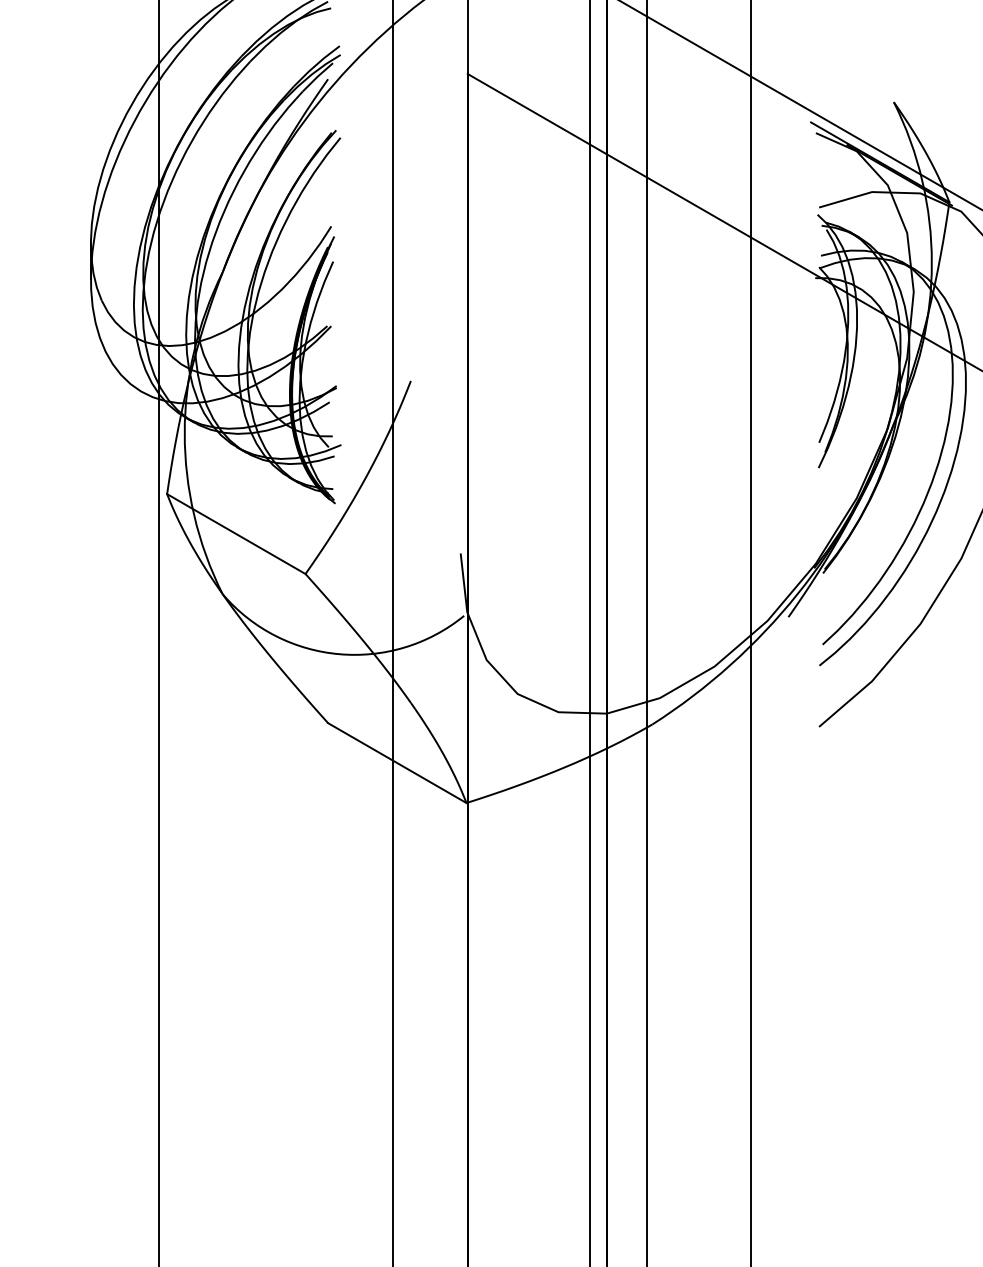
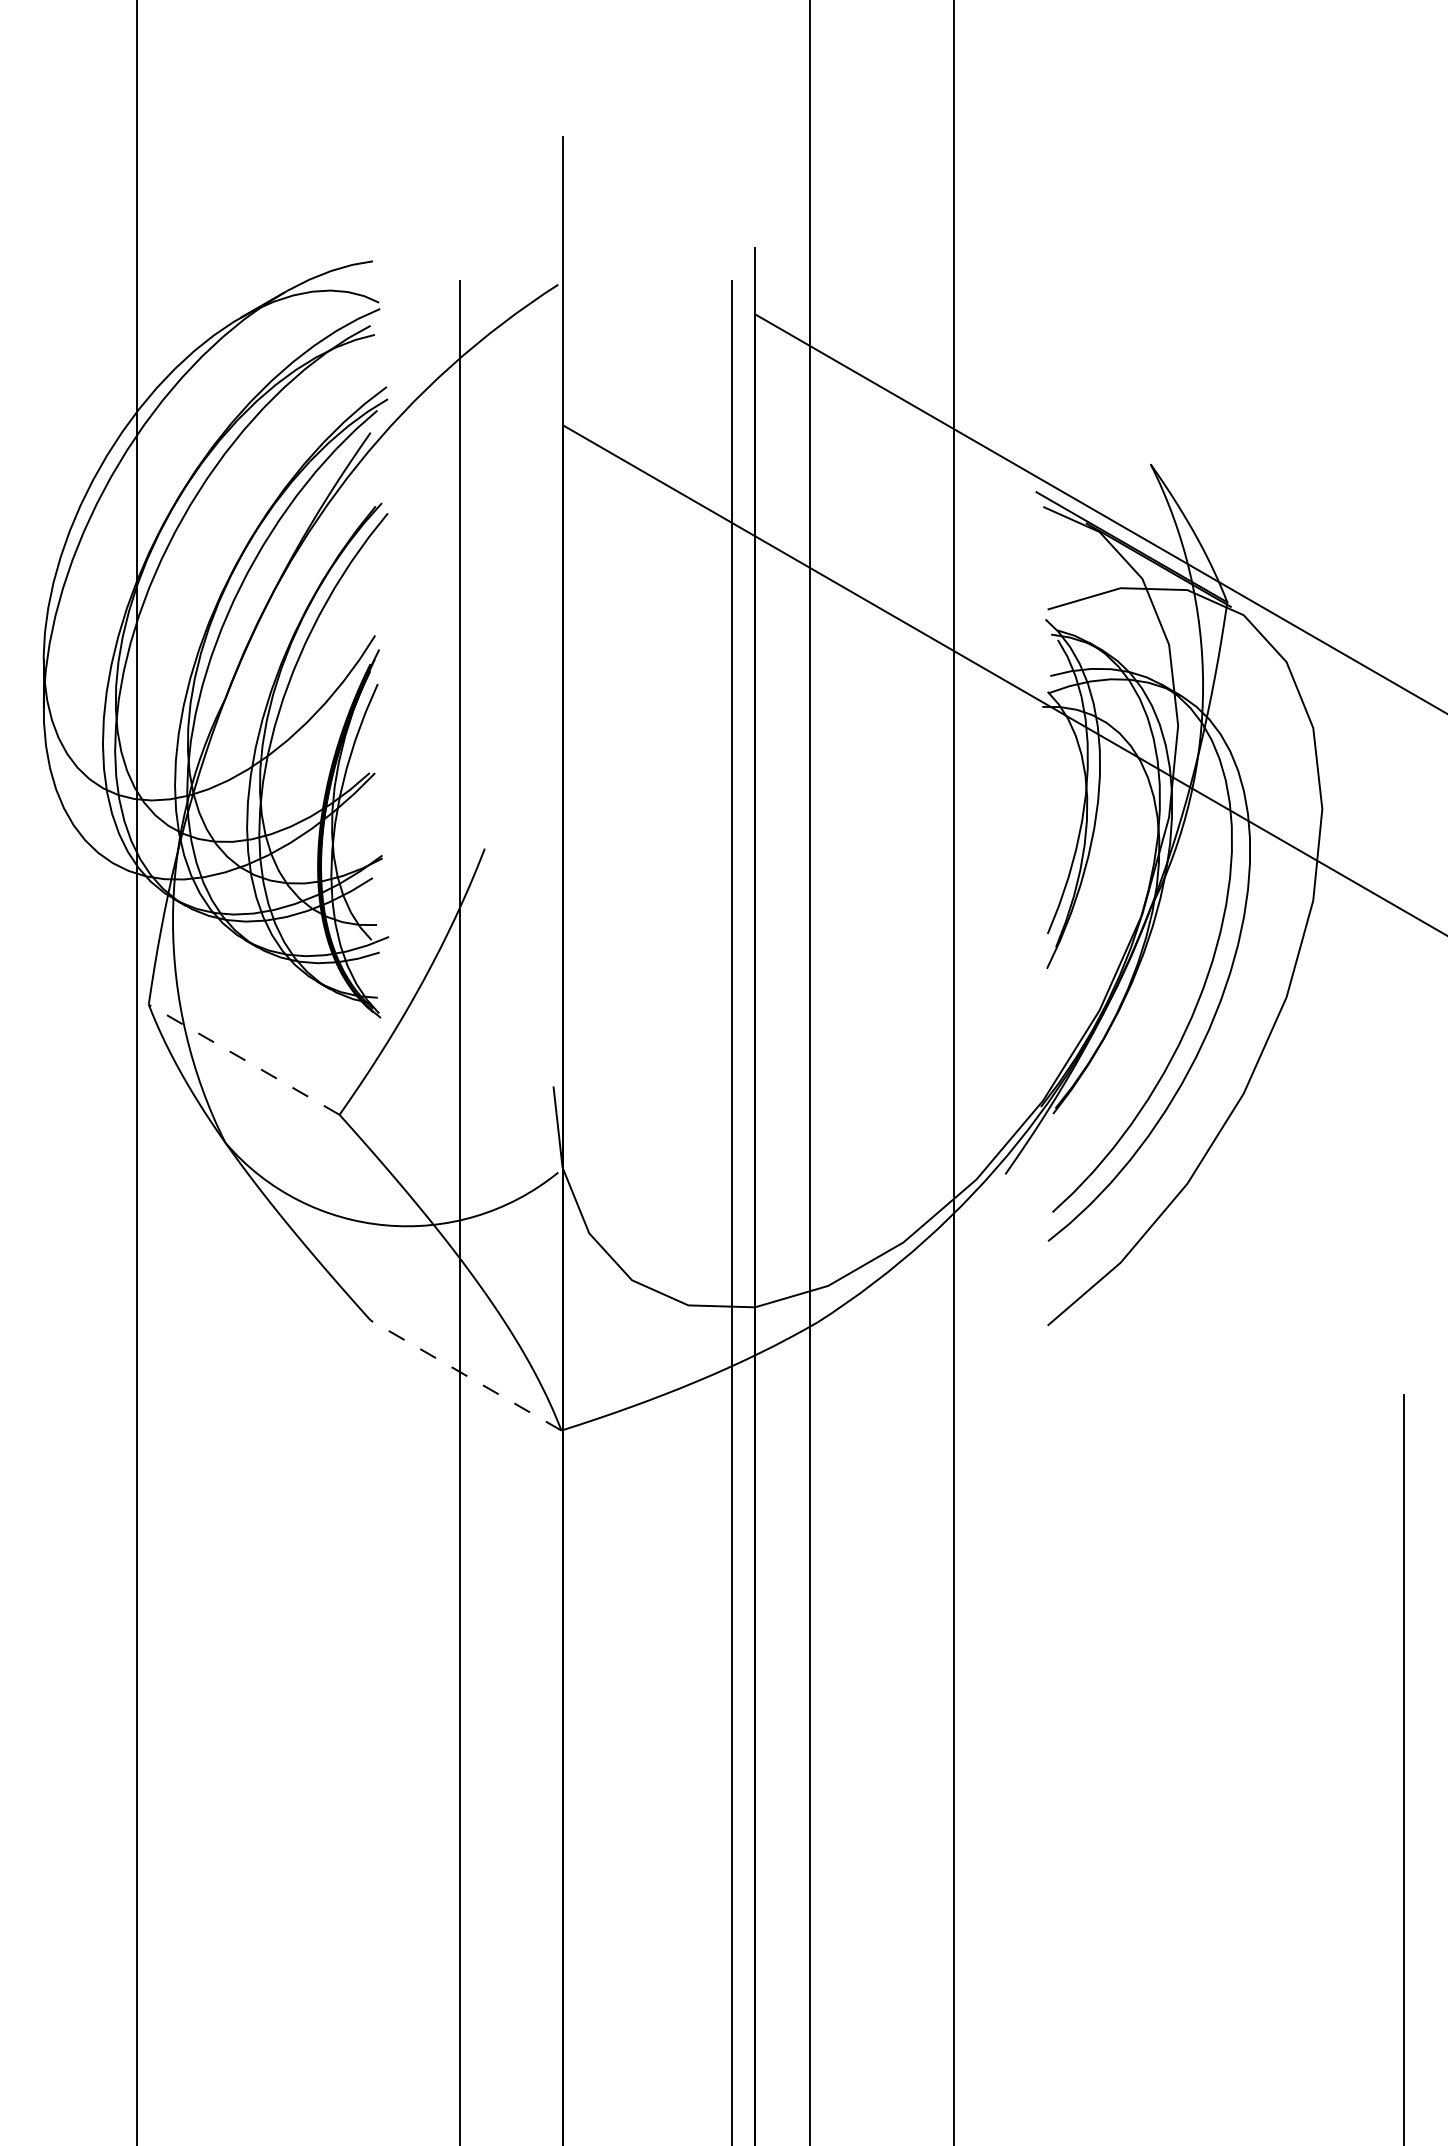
line: (235, 533) -> (243, 1059), solid -> dashed
line: (396, 763) -> (465, 1375), solid -> dashed

